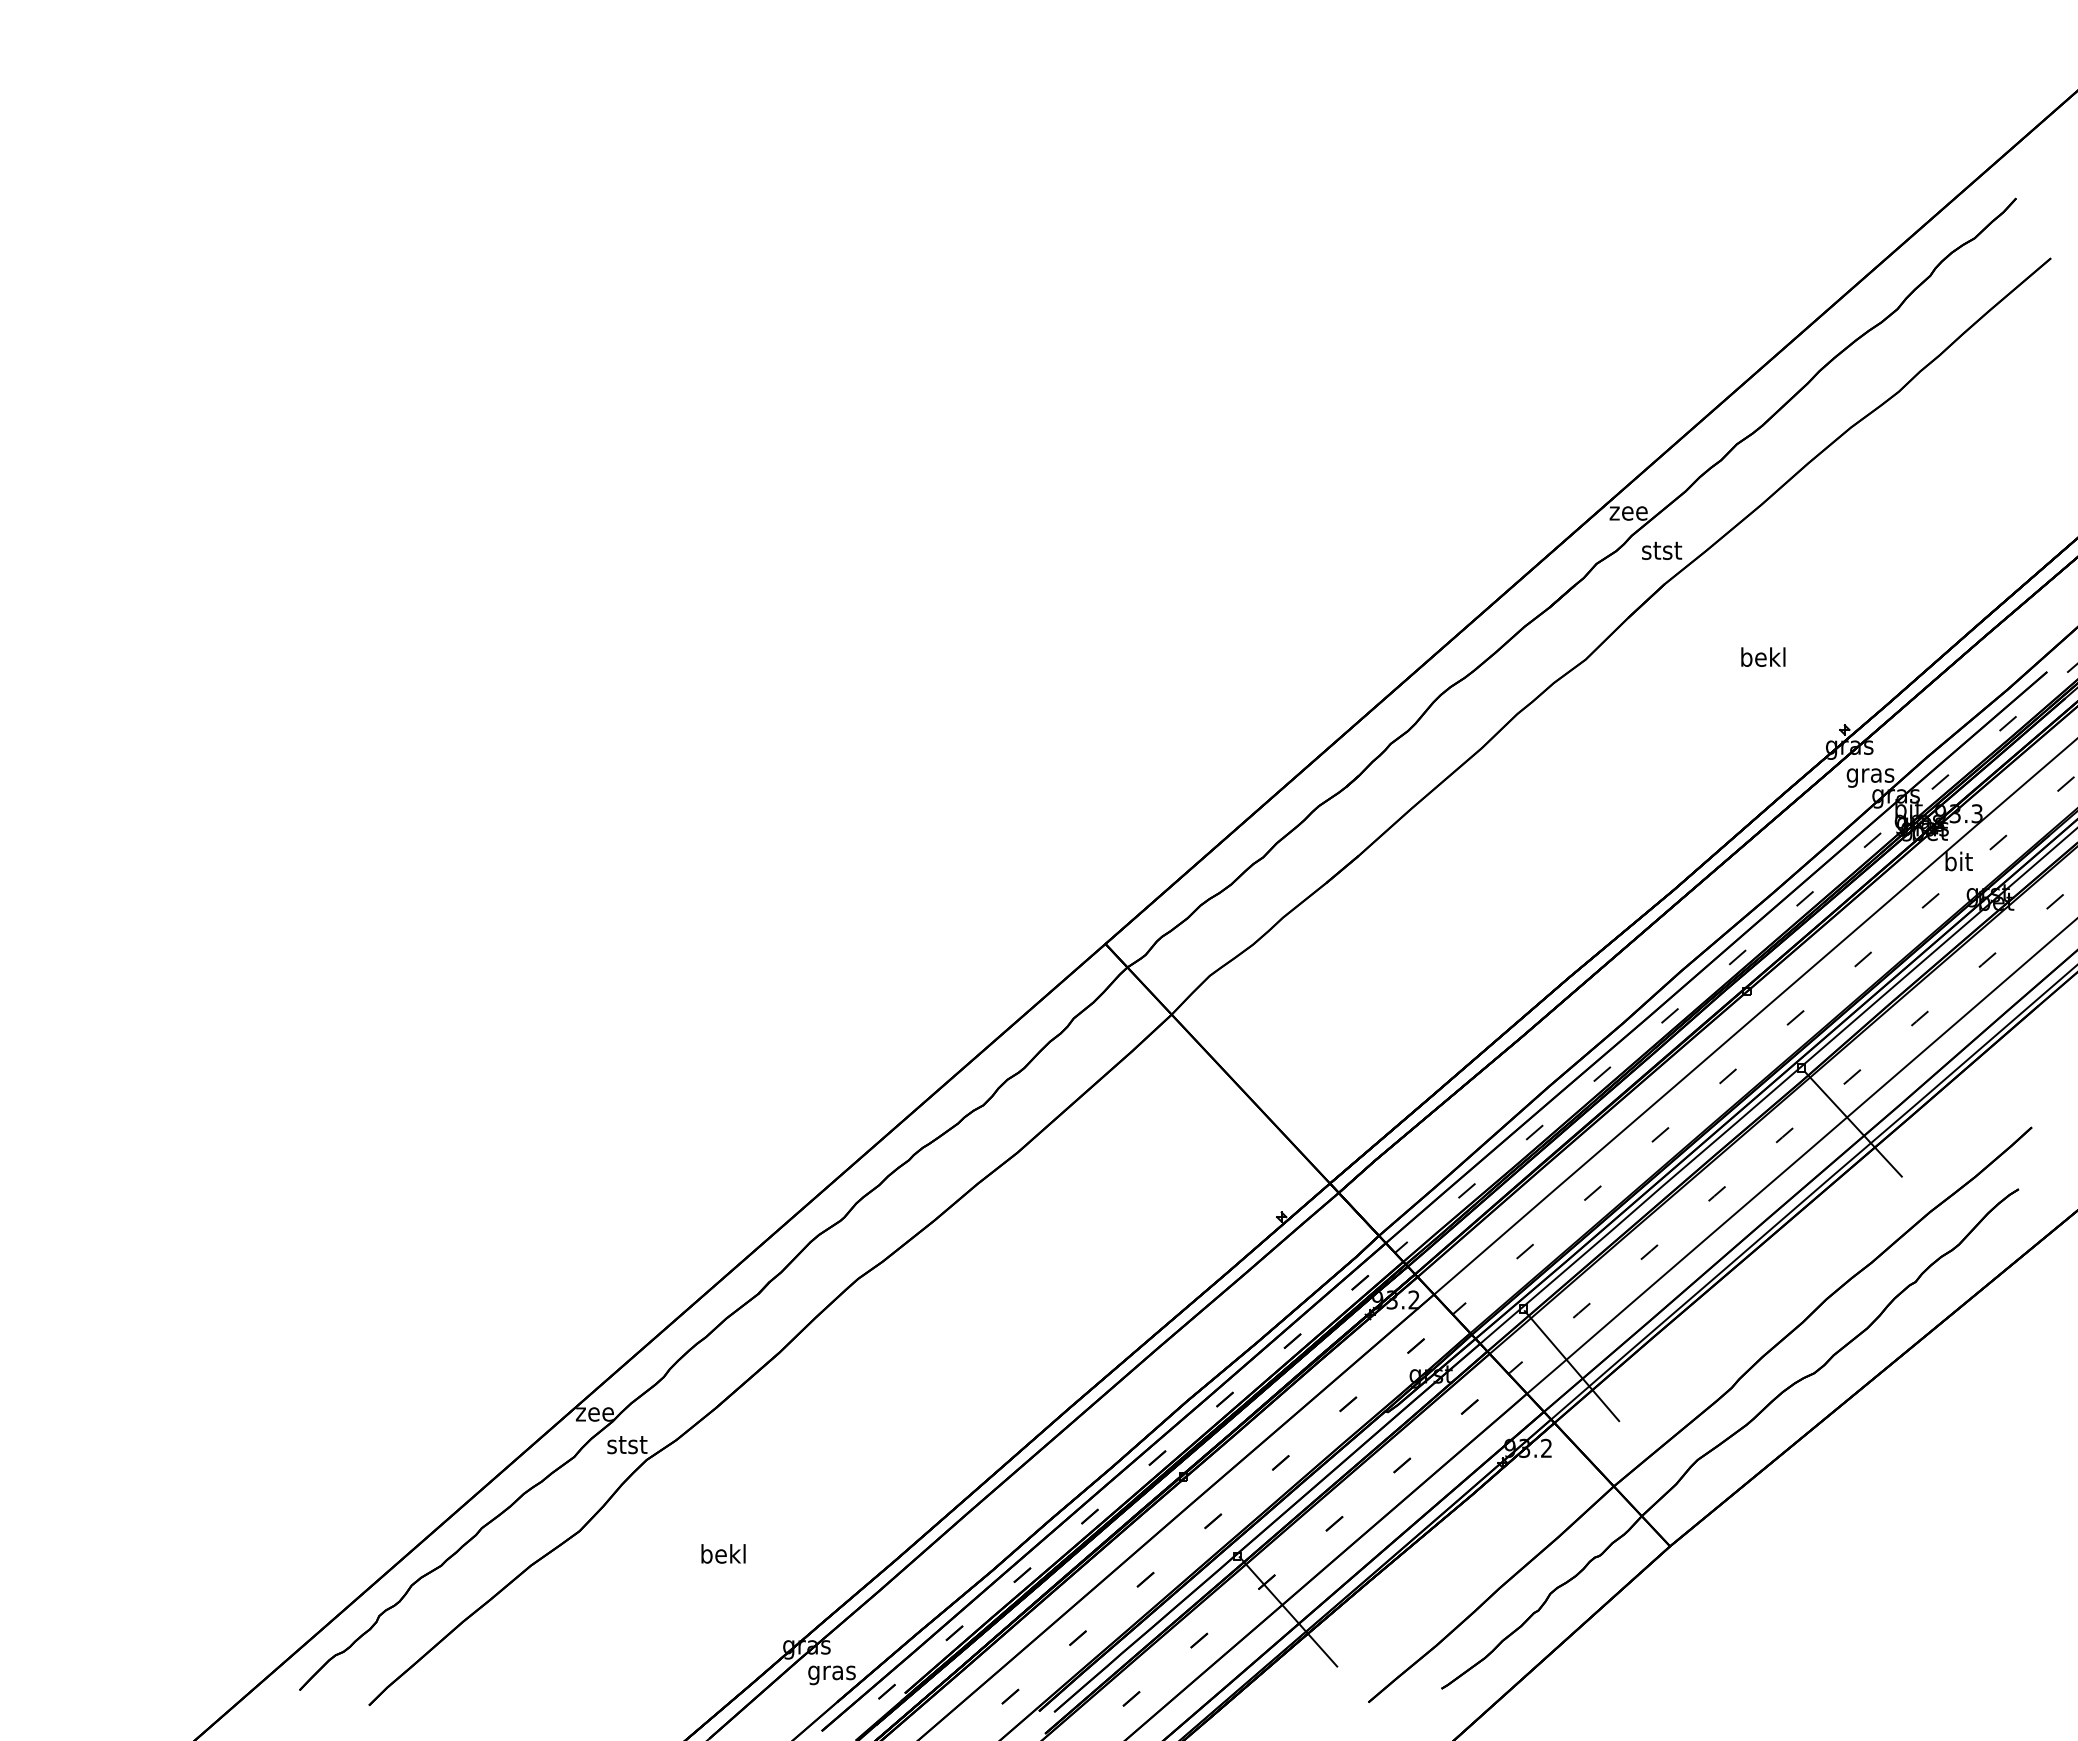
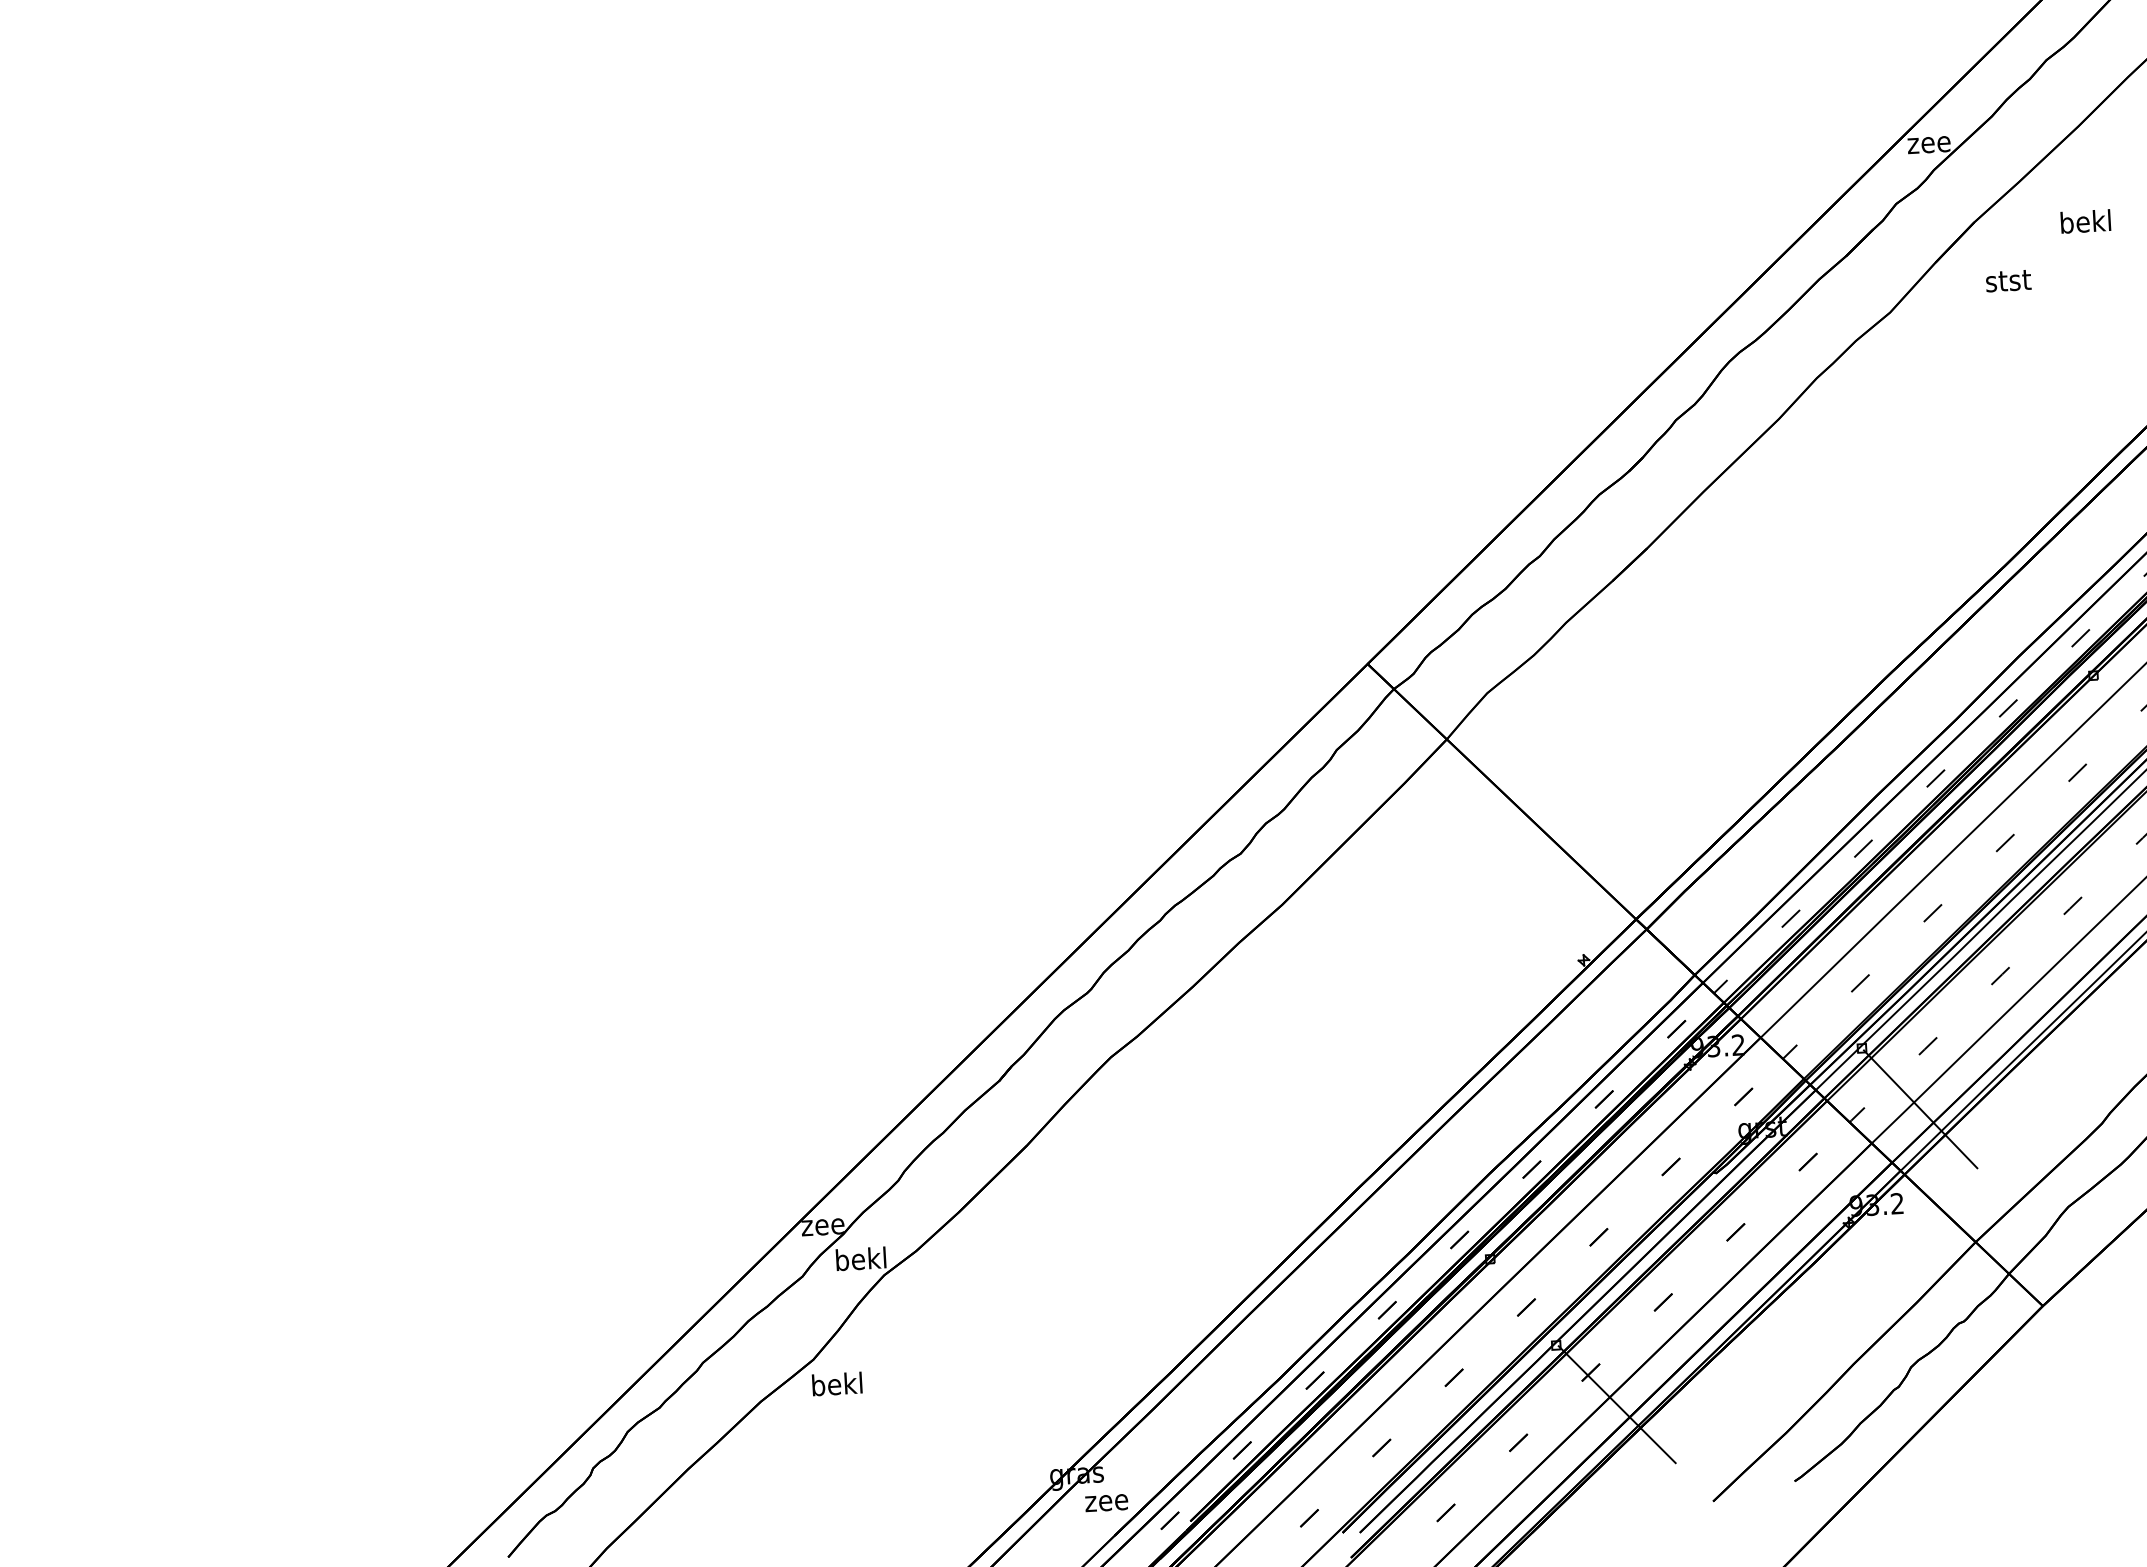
text: (1662, 550) -> (2009, 280), moved
text: (1763, 656) -> (2085, 220), moved
text: (627, 1444) -> (861, 1259), stst -> bekl
text: (723, 1553) -> (837, 1383), moved
text: (831, 1675) -> (1106, 1506), gras -> zee

